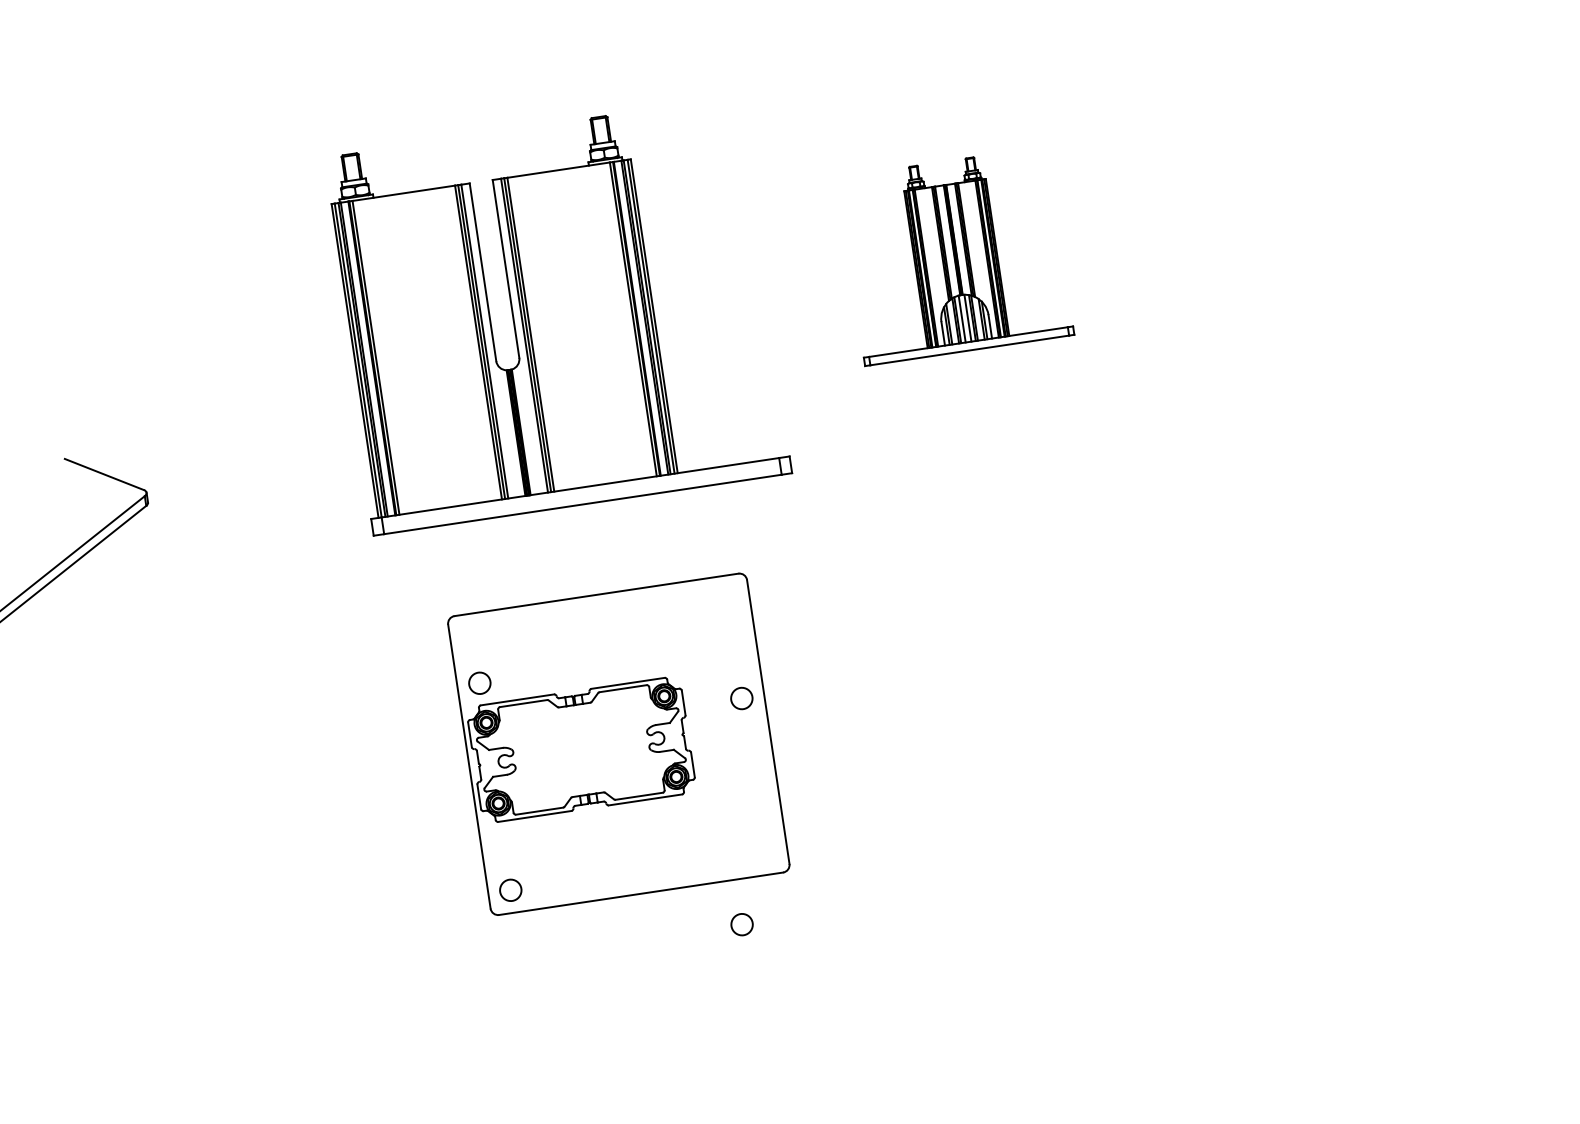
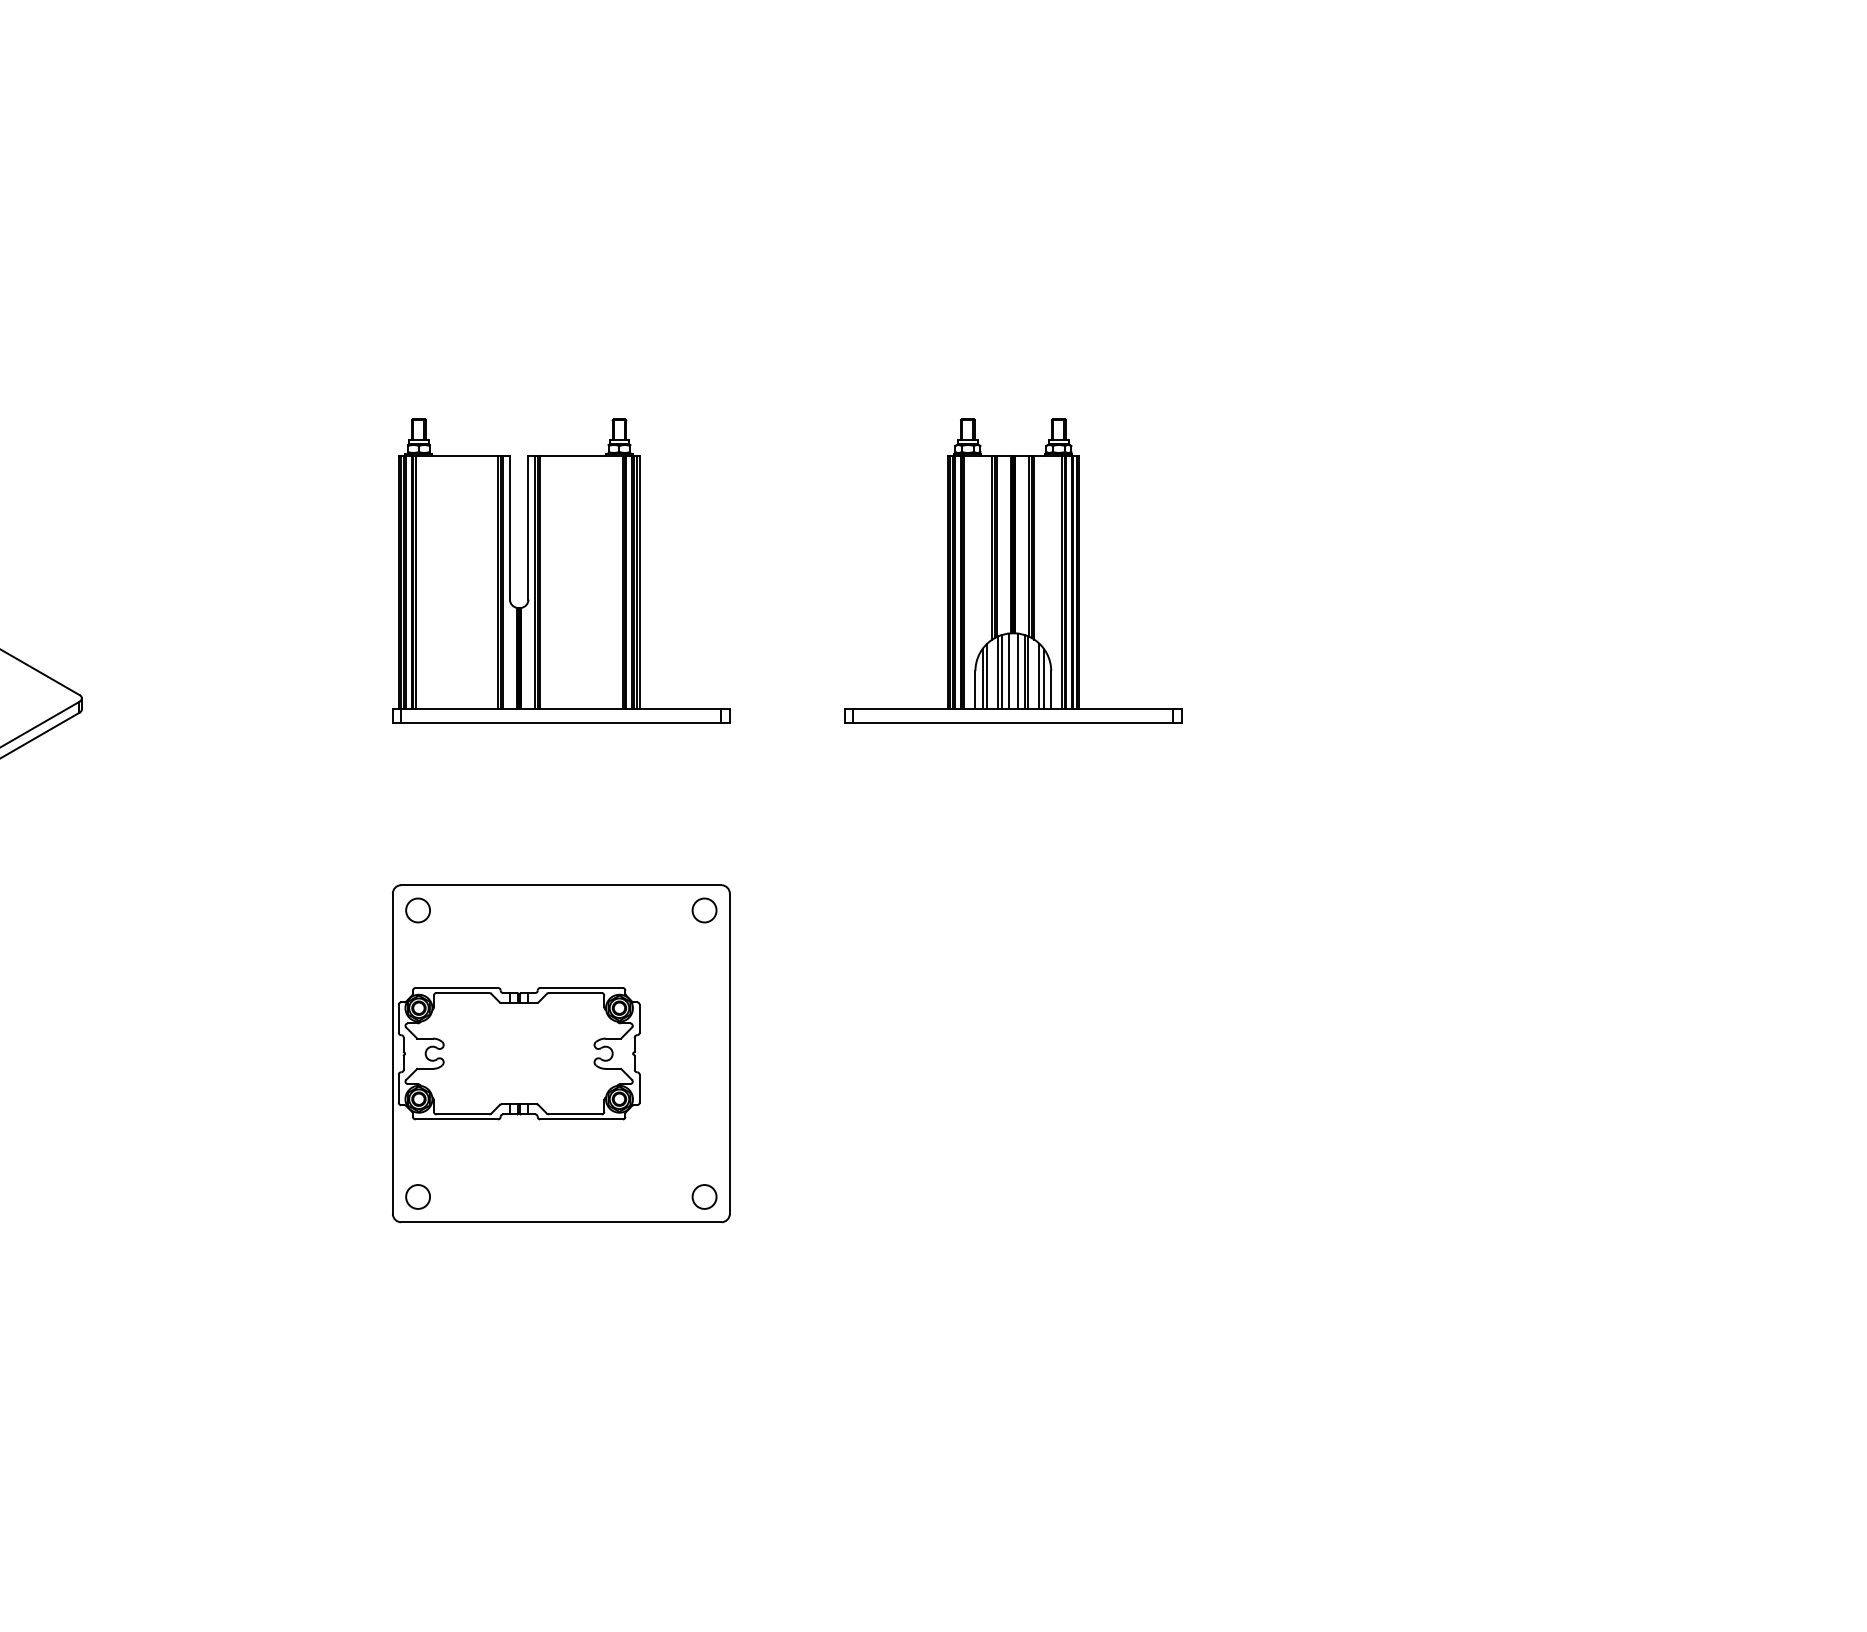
part: (955, 255) -> (1013, 570), size x1.43
part: (554, 315) -> (561, 570), size x0.71
circle: (479, 683) -> (417, 910), moved
circle: (741, 698) -> (704, 910), moved
circle: (741, 924) -> (704, 1196), moved

